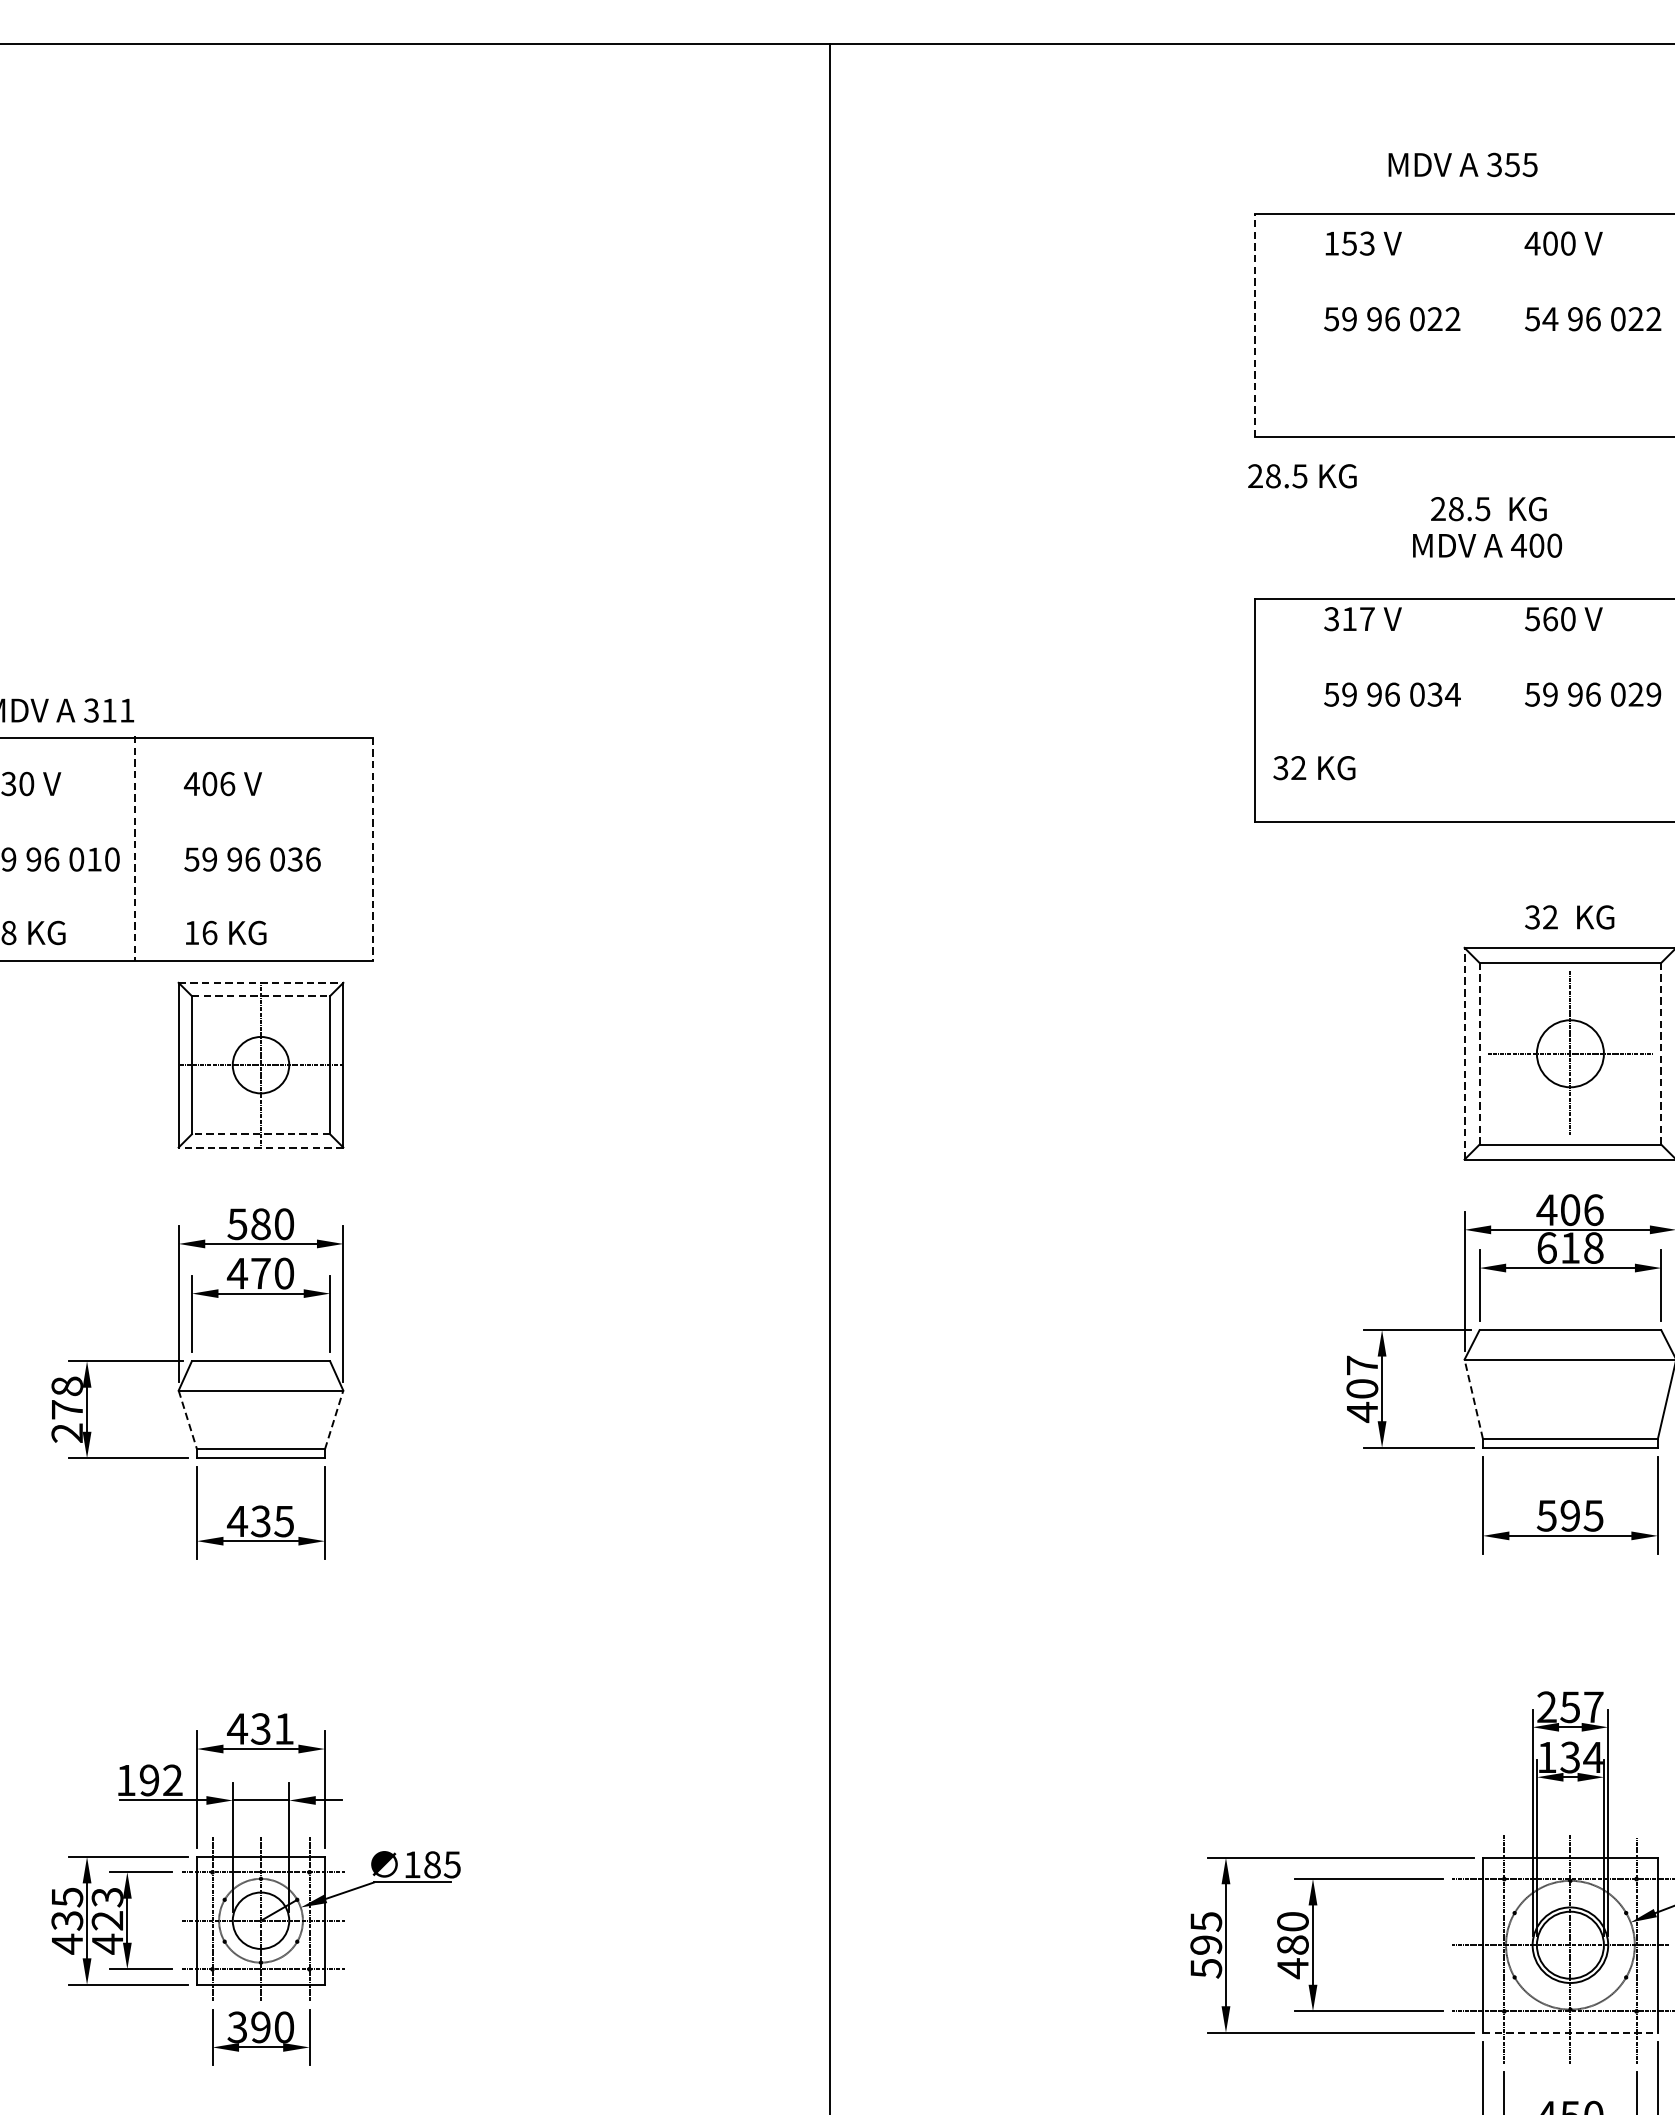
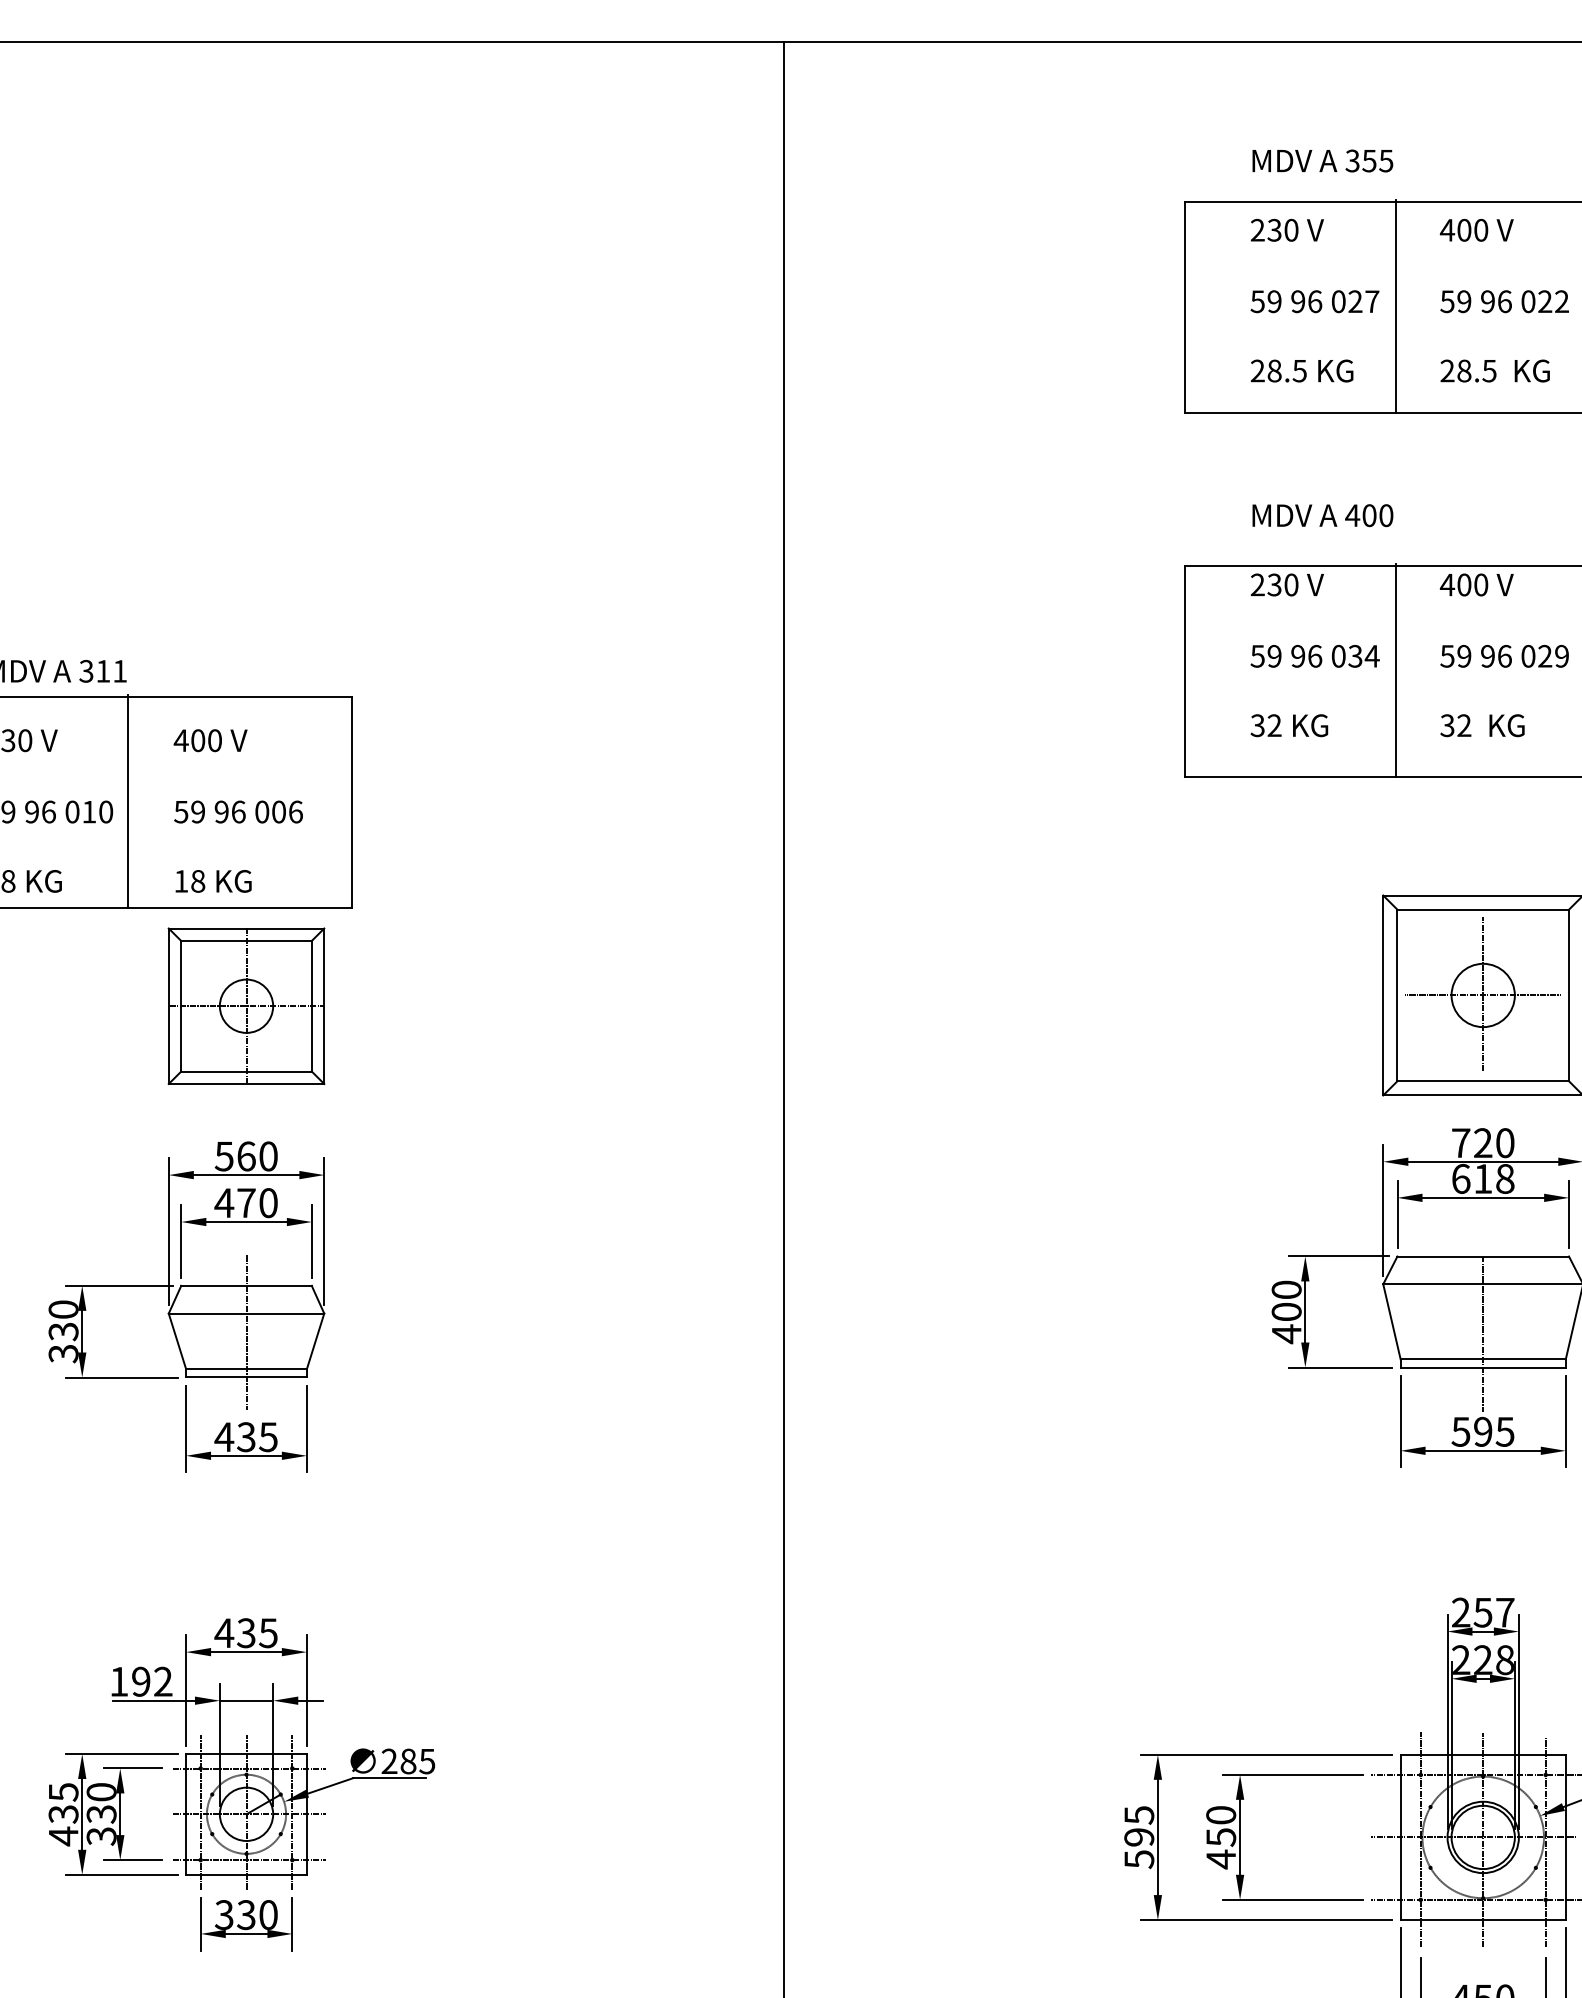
text: (1462, 164) -> (1322, 160), moved
text: (1349, 242) -> (1274, 229), 153 -> 230
text: (1453, 318) -> (1372, 301), 022 -> 027
text: (1549, 318) -> (1463, 301), 54 -> 59
line: (1255, 324) -> (1185, 306), dashed -> solid
line: (1478, 324) -> (1396, 306), added
text: (1301, 475) -> (1301, 370), moved
text: (1488, 508) -> (1494, 370), moved
text: (1487, 545) -> (1322, 515), moved
text: (1349, 618) -> (1274, 584), 317 -> 230
text: (1541, 618) -> (1455, 584), 560 -> 400
line: (1478, 709) -> (1396, 670), added
text: (1314, 767) -> (1289, 725), moved
text: (228, 783) -> (215, 740), 406 -> 400
line: (134, 849) -> (127, 802), dashed -> solid
line: (373, 850) -> (352, 803), dashed -> solid
text: (294, 858) -> (278, 811), 036 -> 006
text: (1569, 917) -> (1482, 725), moved
text: (210, 933) -> (198, 881), 16 -> 18
line: (260, 982) -> (246, 928), dashed -> solid
line: (262, 996) -> (247, 941), dashed -> solid
line: (1464, 1053) -> (1383, 995), dashed -> solid
line: (1479, 1053) -> (1397, 995), dashed -> solid
line: (1661, 1053) -> (1569, 995), dashed -> solid
line: (260, 1134) -> (246, 1071), dashed -> solid
line: (260, 1148) -> (246, 1084), dashed -> solid
text: (1569, 1210) -> (1482, 1143), 406 -> 720
text: (260, 1224) -> (246, 1156), 580 -> 560
text: (1362, 1365) -> (1286, 1289), 407 -> 400
line: (1473, 1398) -> (1391, 1321), dashed -> solid
text: (67, 1409) -> (63, 1331), 278 -> 330
line: (260, 1409) -> (246, 1331), added
line: (1570, 1412) -> (1483, 1334), added
line: (334, 1419) -> (315, 1340), dashed -> solid
line: (187, 1420) -> (177, 1341), dashed -> solid
text: (284, 1729) -> (268, 1633), 431 -> 435
text: (1569, 1757) -> (1482, 1660), 134 -> 228
text: (412, 1863) -> (389, 1760), 185 -> 285
text: (107, 1920) -> (101, 1814), 423 -> 330
text: (1293, 1945) -> (1221, 1837), 480 -> 450
text: (260, 2027) -> (246, 1915), 390 -> 330
line: (1570, 2033) -> (1483, 1920), dashed -> solid

